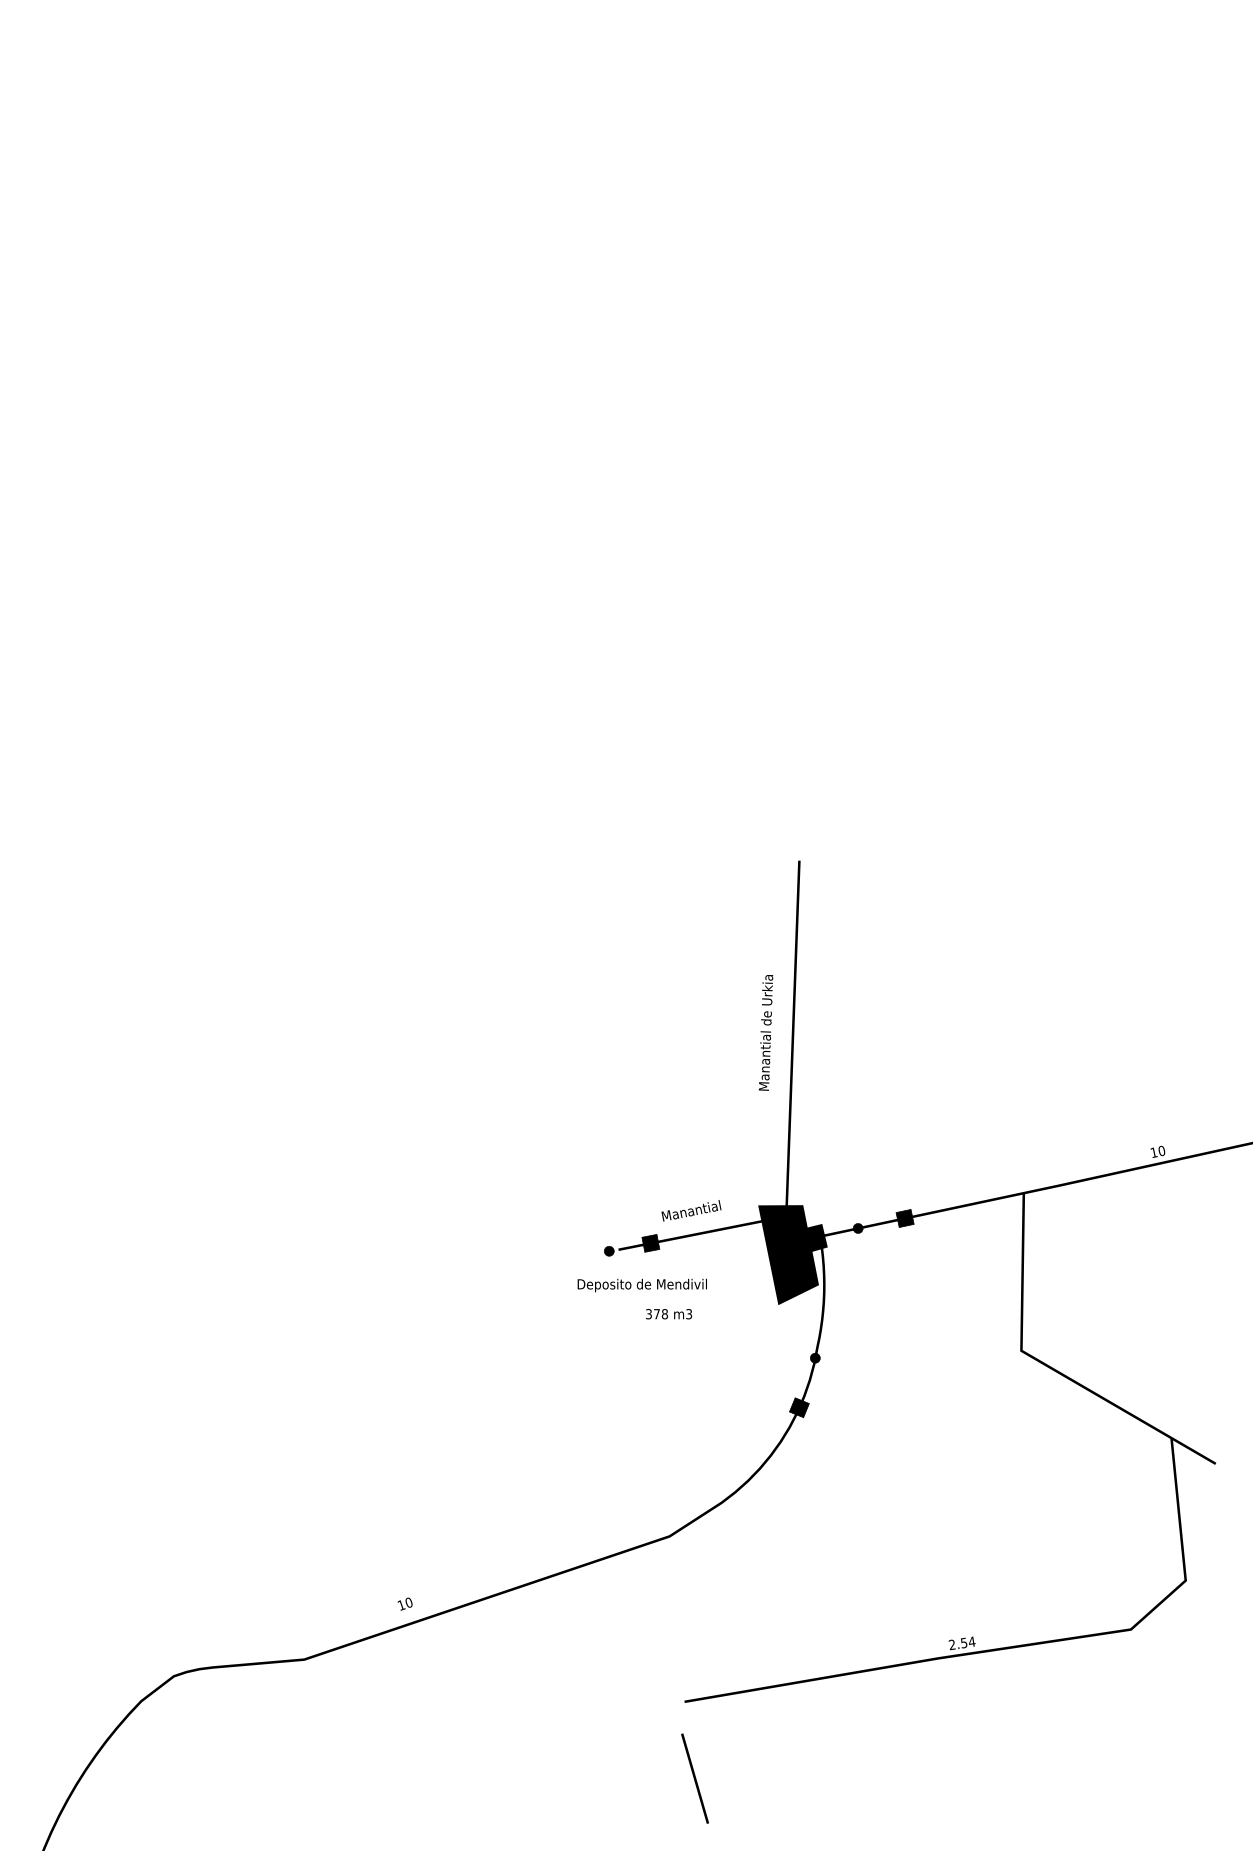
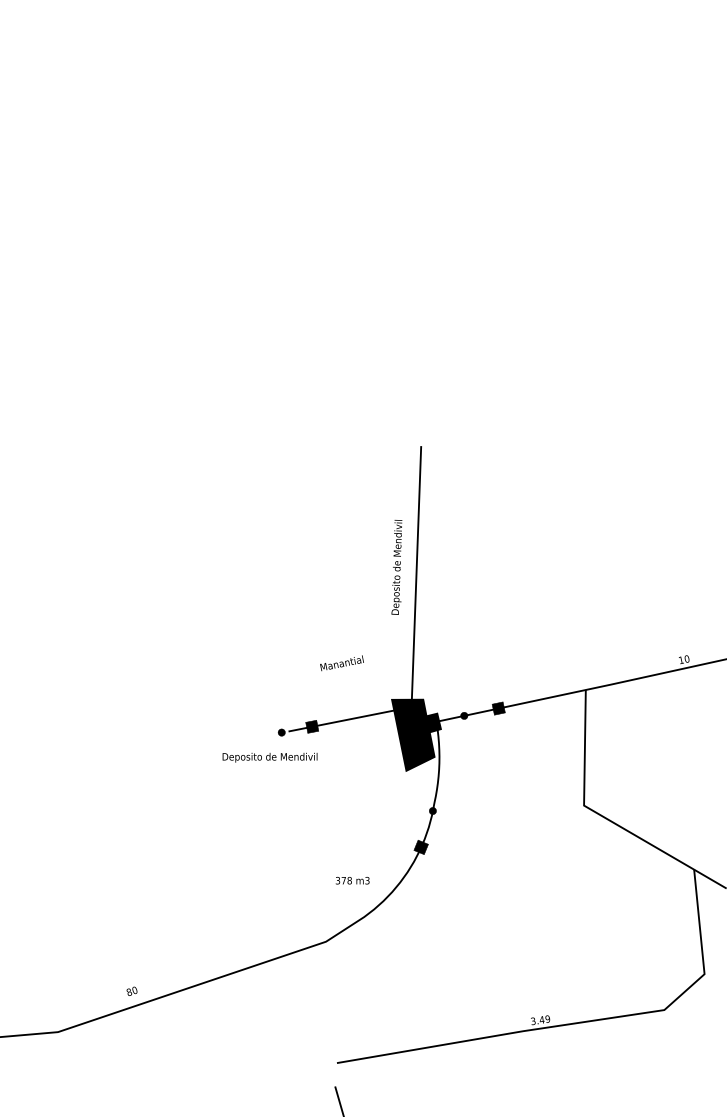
text: (766, 1025) -> (397, 567), Manantial de Urkia -> Deposito de Mendivil
text: (691, 1210) -> (342, 663), moved
text: (641, 1285) -> (269, 757), moved
text: (669, 1314) -> (353, 880), moved
text: (401, 1605) -> (129, 992), 10 -> 80
text: (961, 1643) -> (540, 1020), 2.54 -> 3.49

